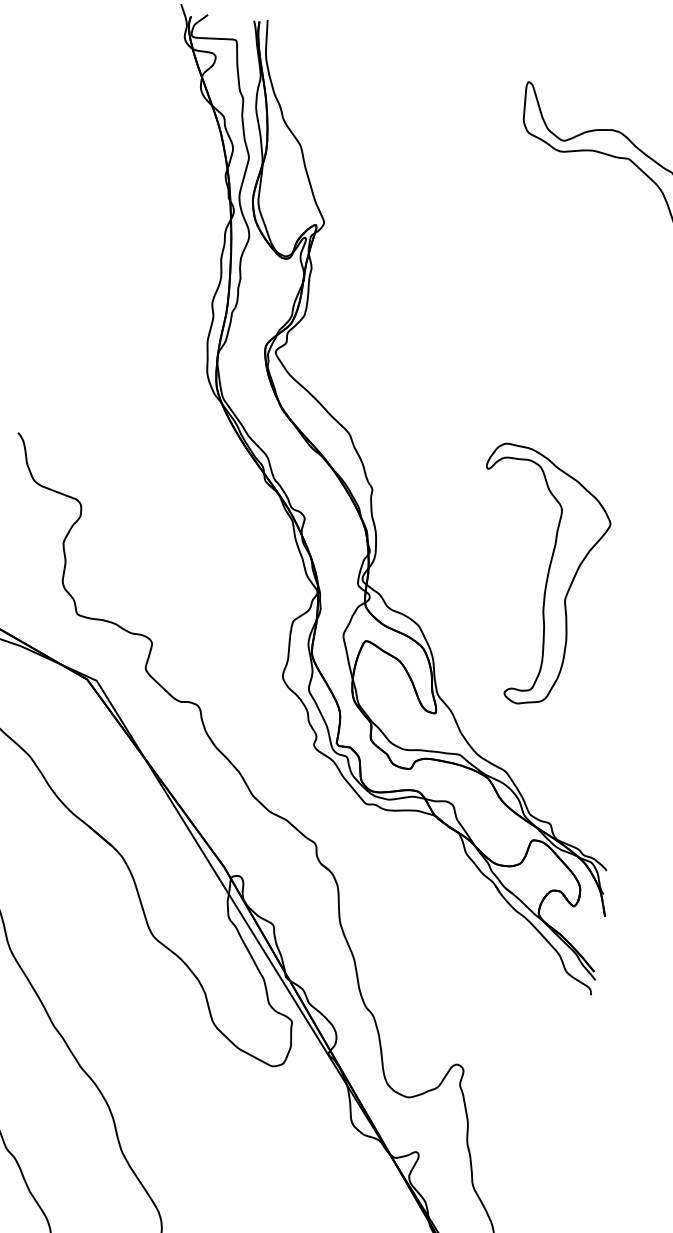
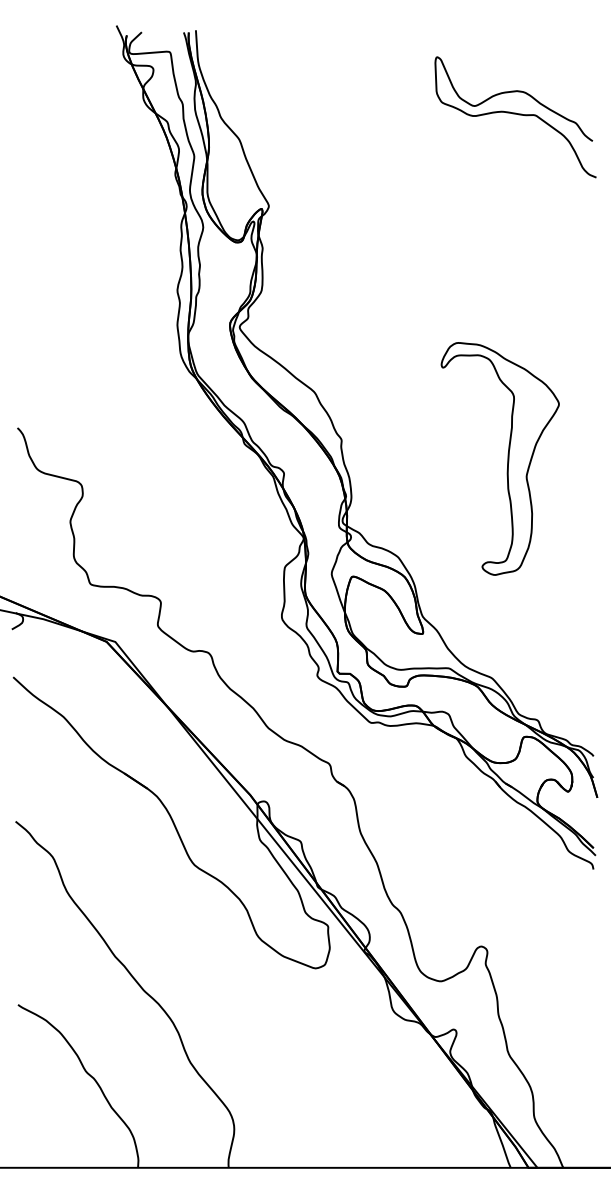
part: (546, 577) -> (507, 458), moved

